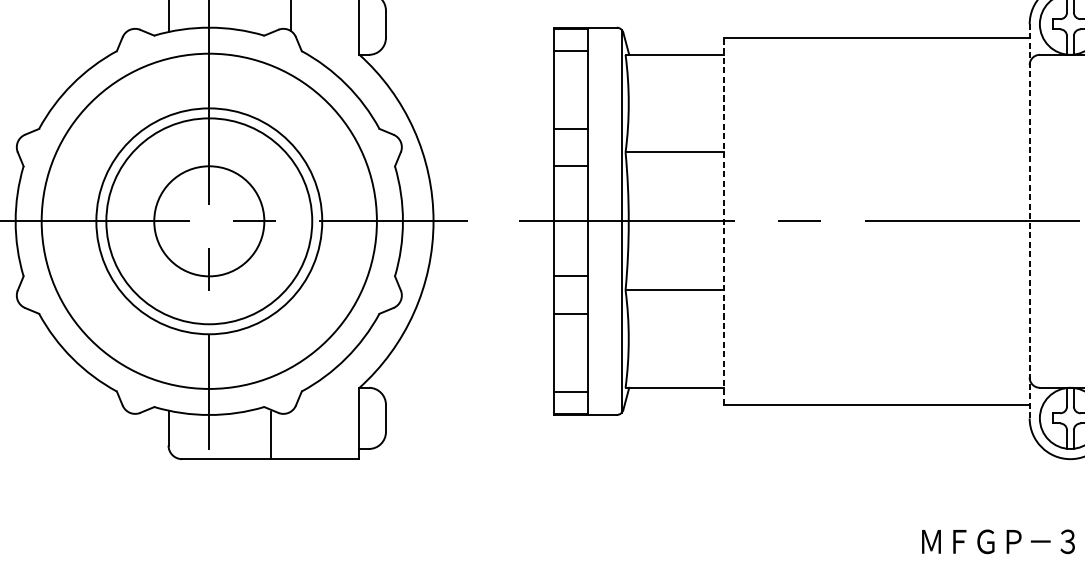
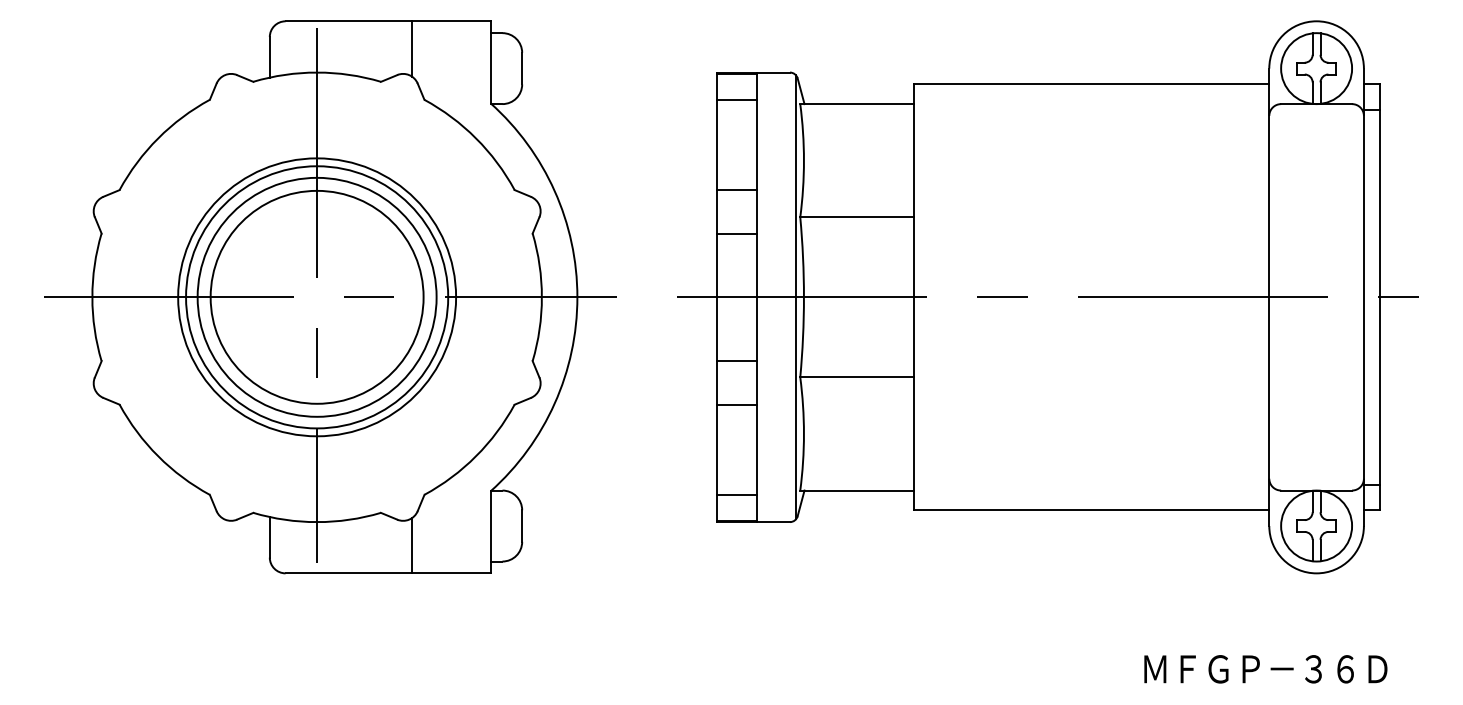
circle: (208, 220) -> (316, 296), size x1.67
circle: (209, 221) -> (317, 297), size x0.71
line: (723, 221) -> (914, 297), dashed -> solid
line: (1029, 221) -> (1269, 297), dashed -> solid
line: (270, 435) -> (411, 545), moved

